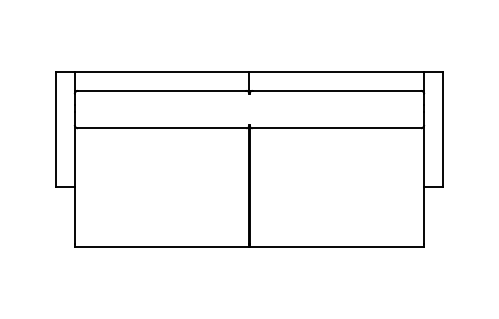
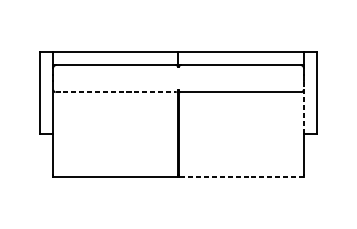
line: (162, 128) -> (116, 92), solid -> dashed
line: (424, 148) -> (303, 106), solid -> dashed
line: (336, 246) -> (240, 176), solid -> dashed

